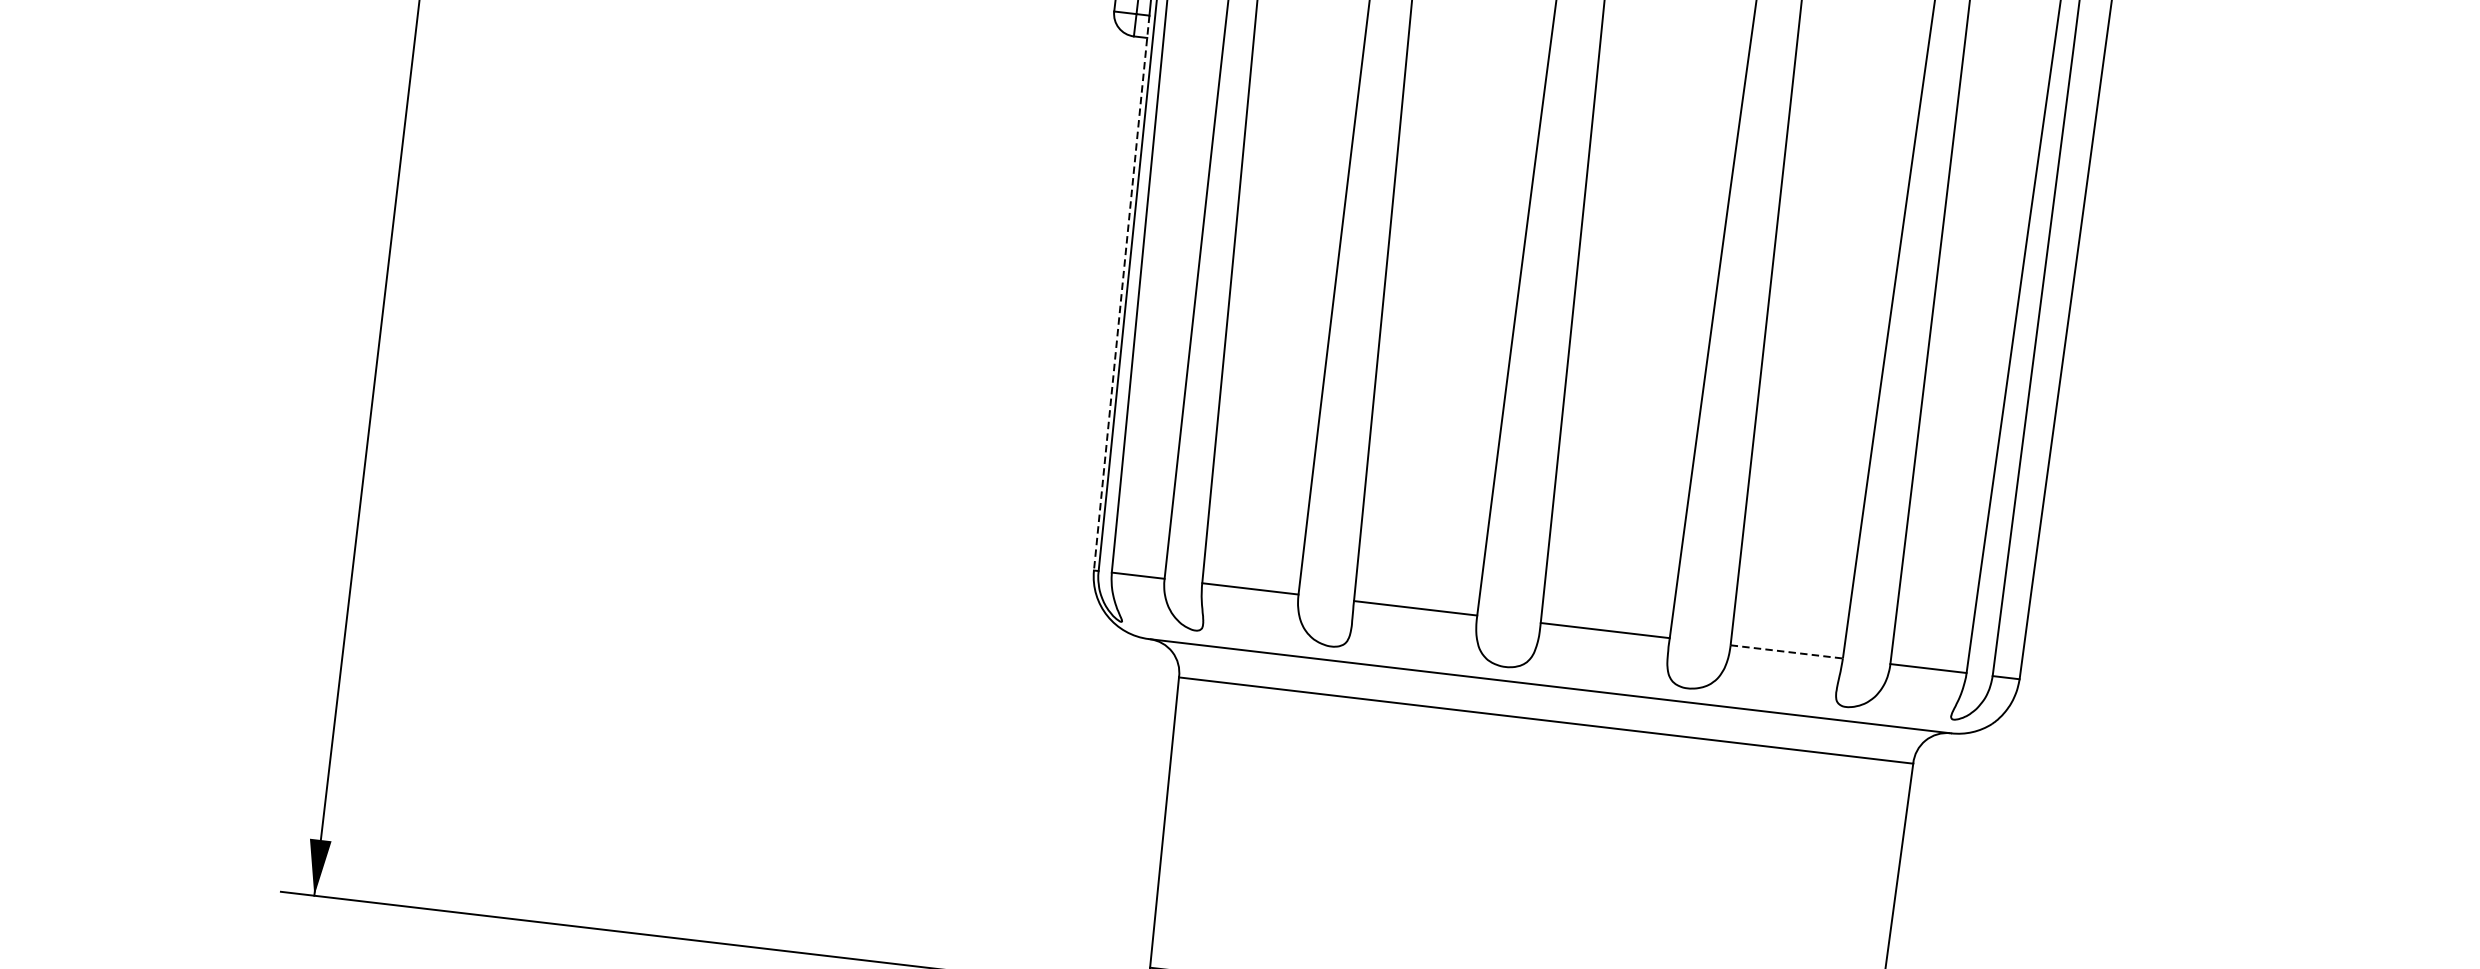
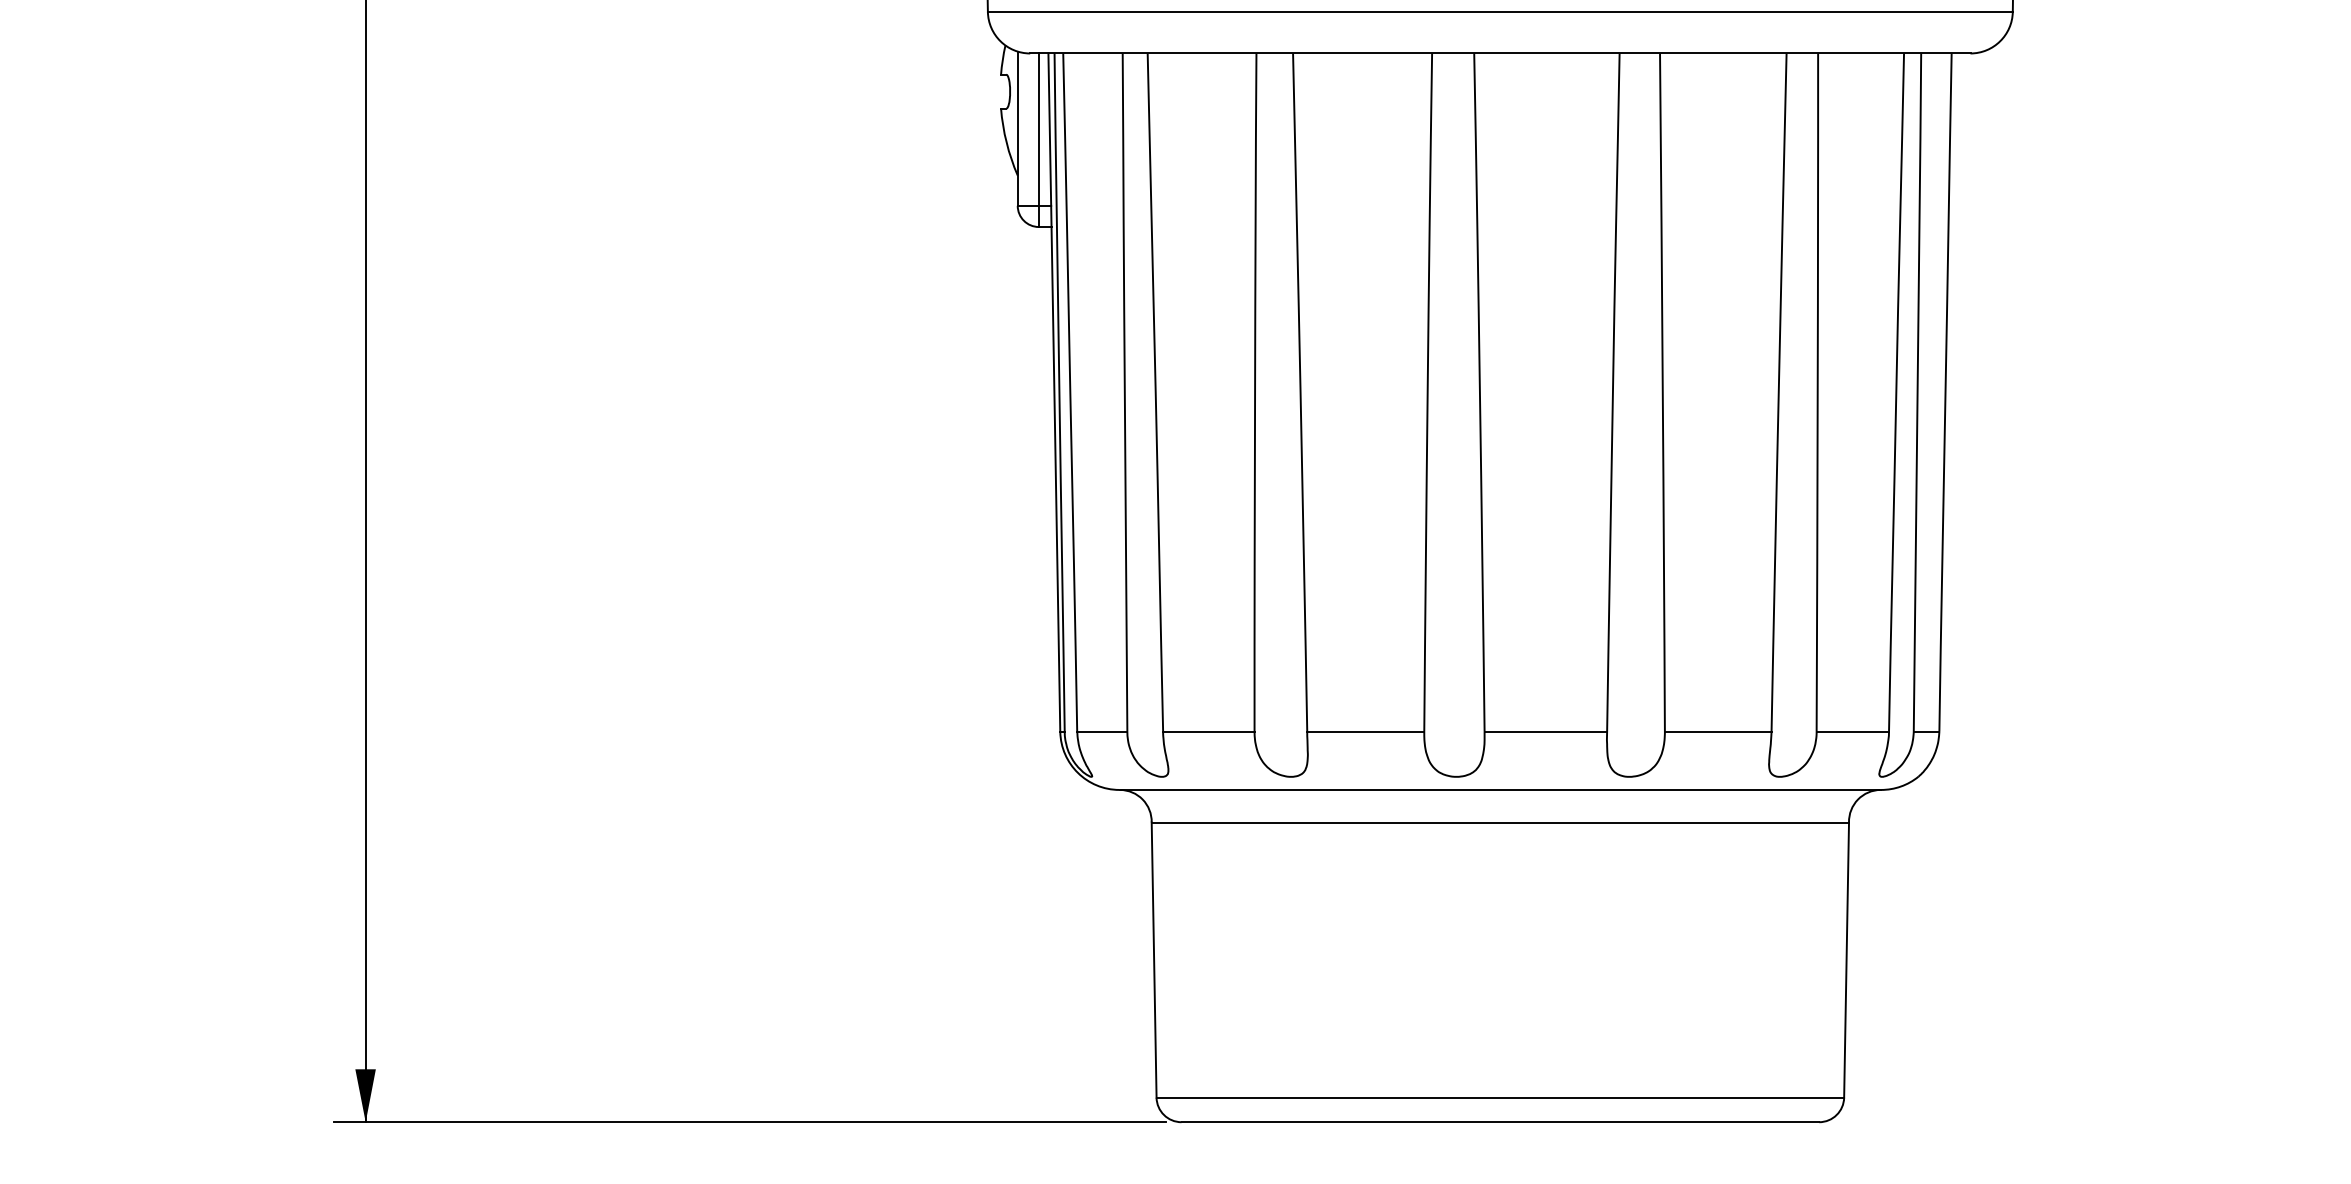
line: (1121, 292) -> (1055, 468), dashed -> solid
line: (1787, 651) -> (1718, 731), dashed -> solid

